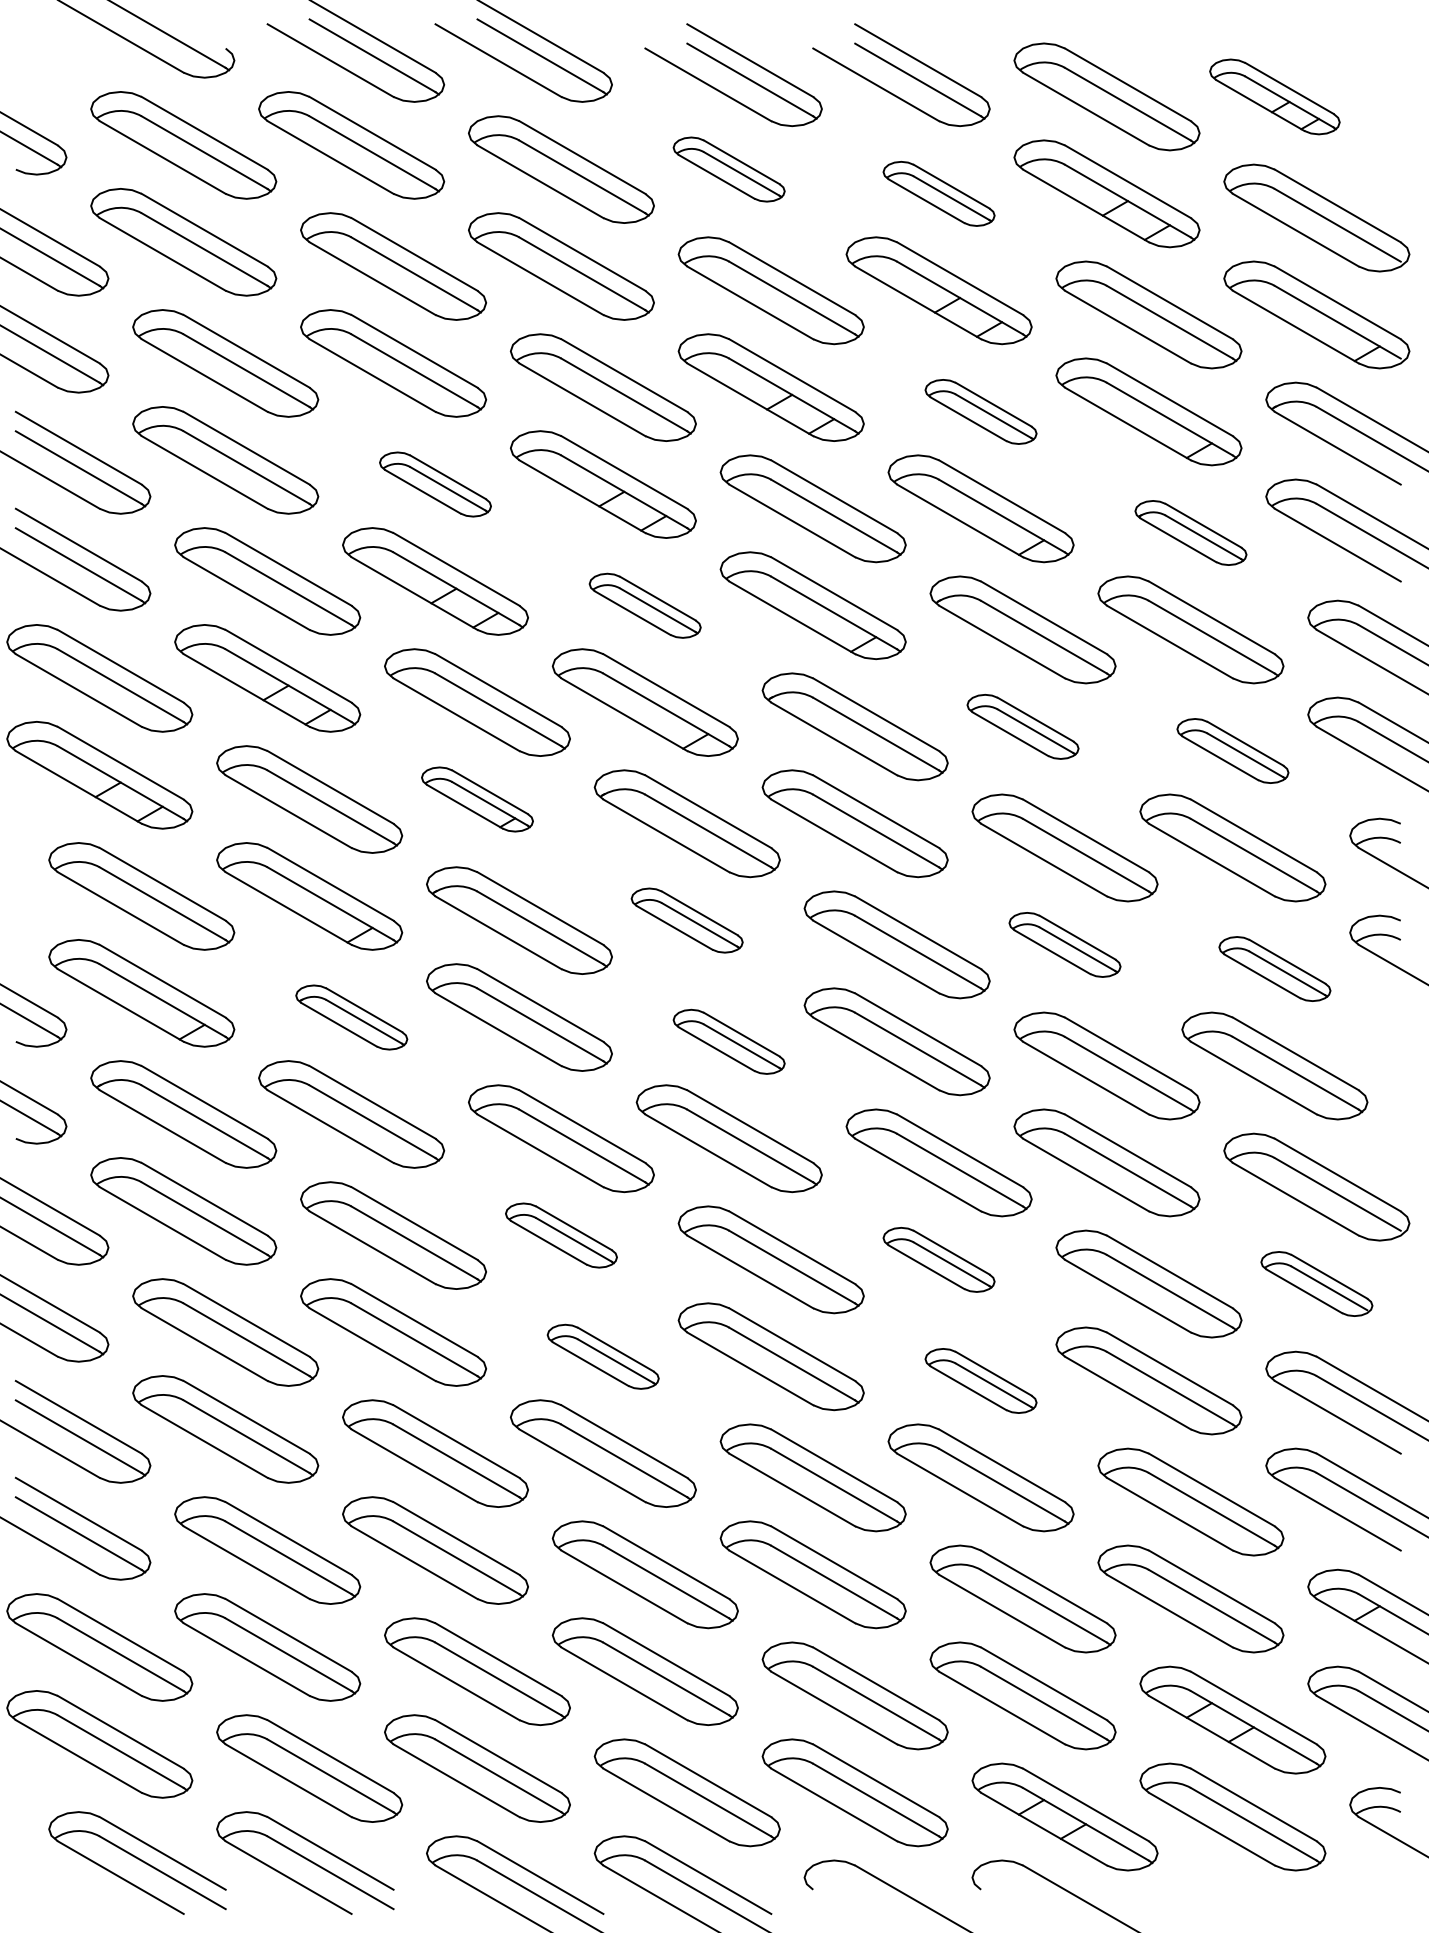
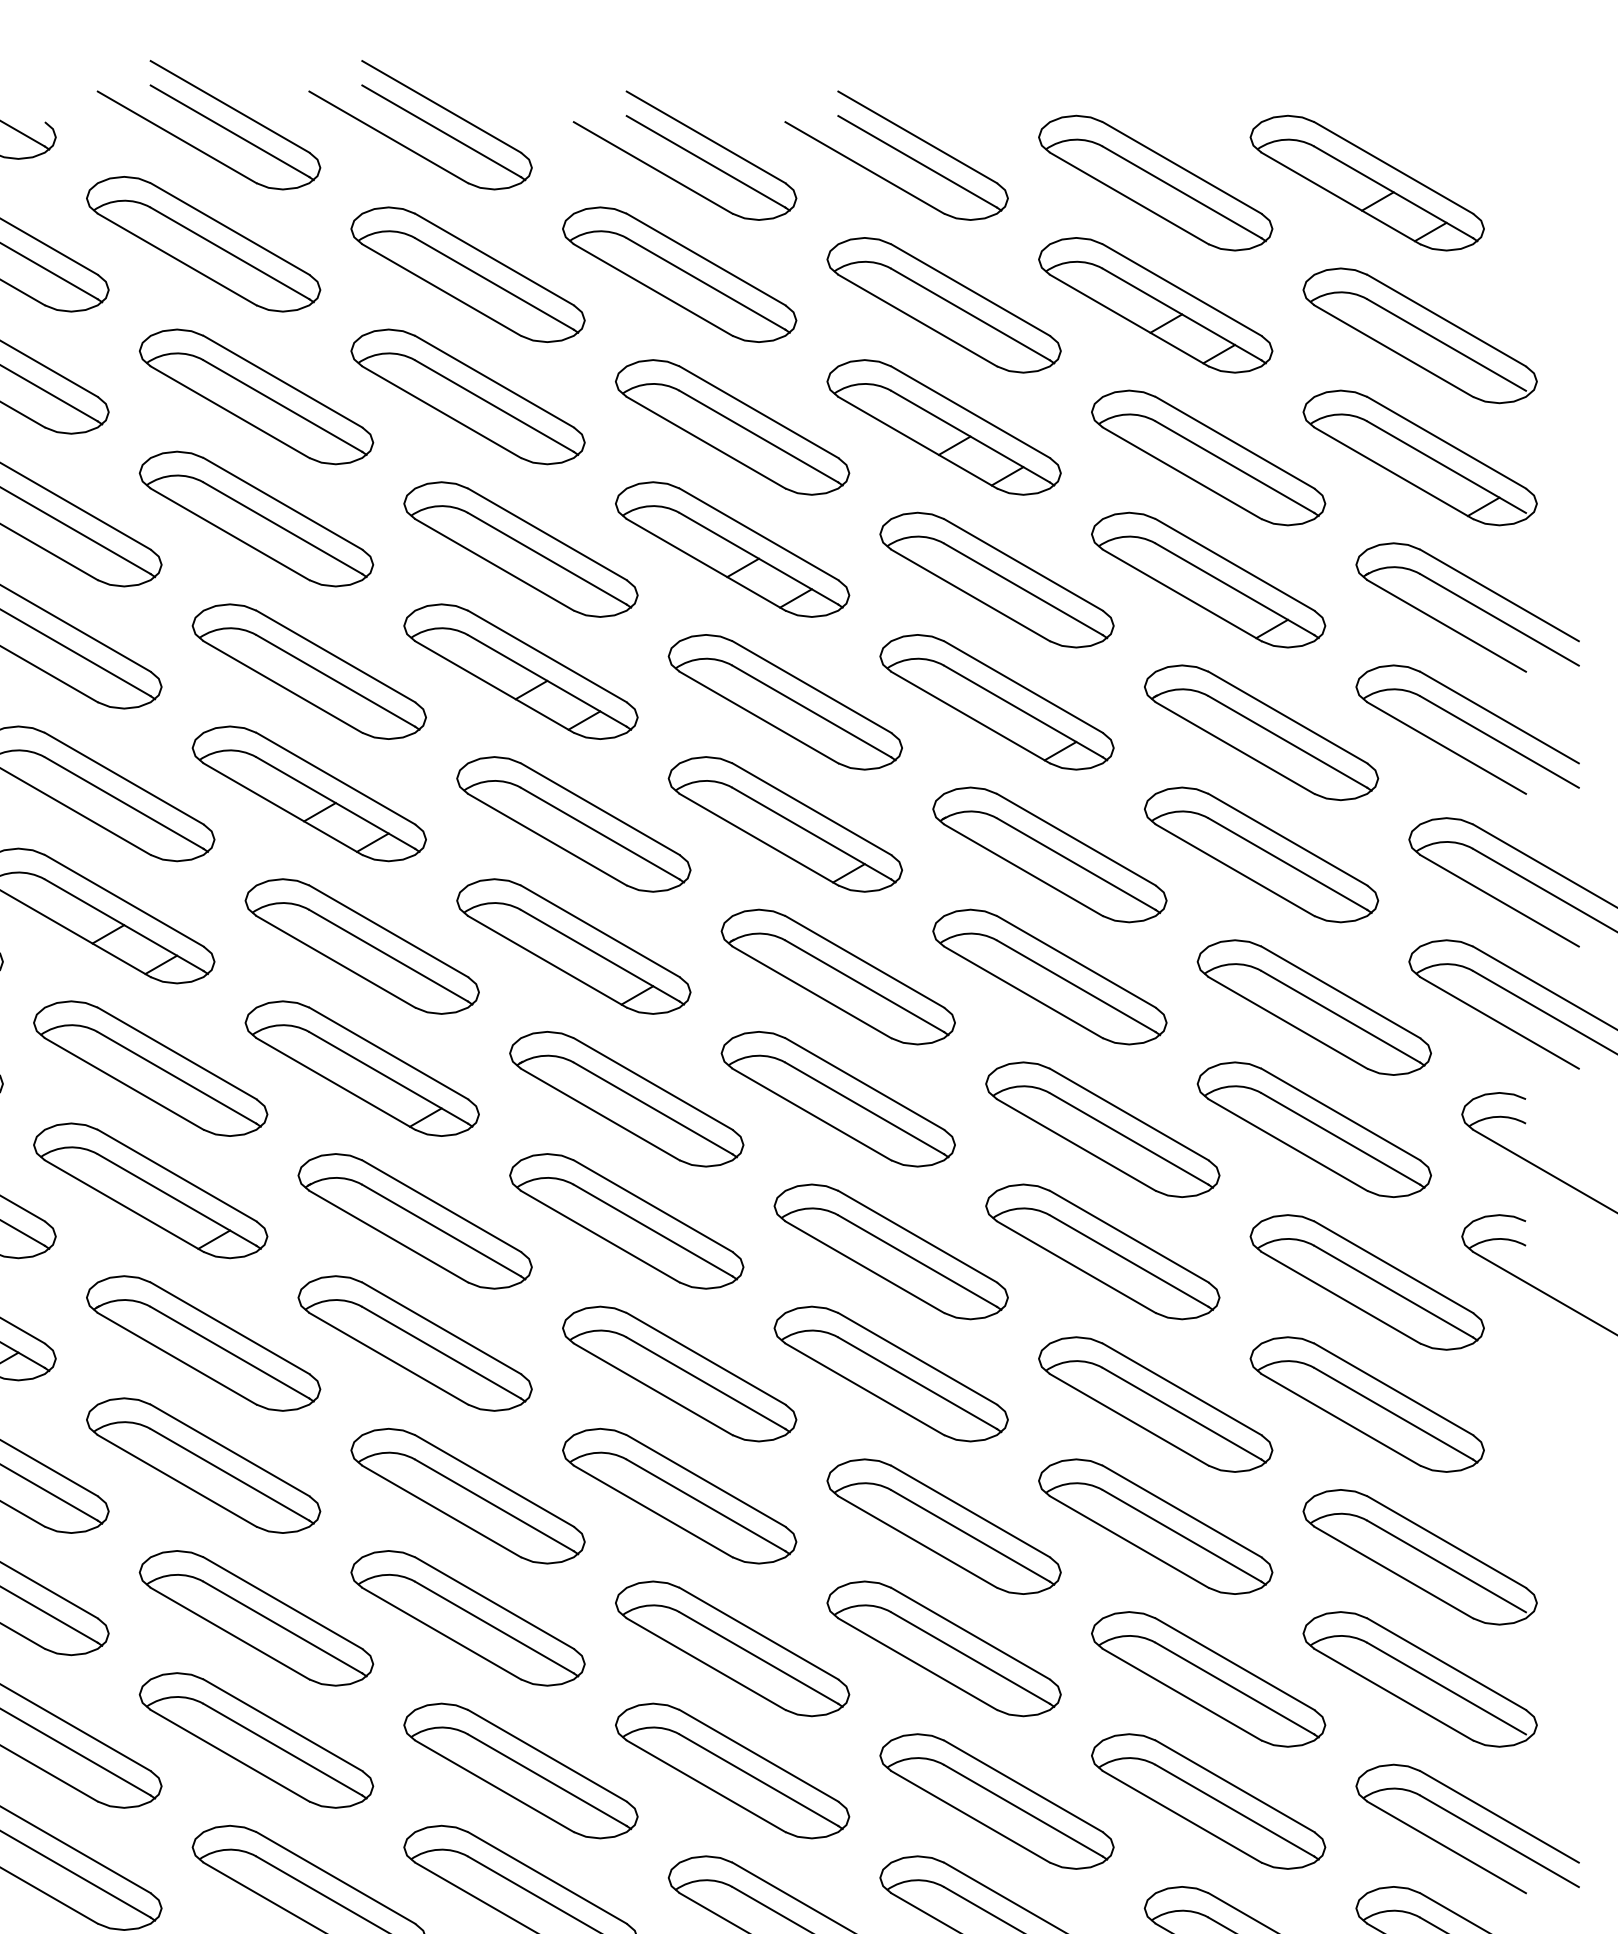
part: (1274, 96) -> (1366, 182), size x1.43
part: (728, 169) -> (678, 274), size x1.67
part: (938, 193) -> (943, 304), size x1.67
part: (980, 411) -> (996, 579), size x1.67
part: (435, 484) -> (309, 671), size x1.67
part: (1190, 532) -> (1260, 732), size x1.67
part: (644, 605) -> (572, 824), size x1.67
part: (1022, 726) -> (1049, 976), size x1.67
part: (1232, 750) -> (1313, 1006), size x1.67
part: (477, 799) -> (362, 1068), size x1.67
part: (686, 920) -> (625, 1221), size x1.67
part: (1064, 944) -> (1102, 1251), size x1.67
part: (1274, 968) -> (1366, 1281), size x1.67
part: (351, 1017) -> (203, 1343), size x1.67
part: (728, 1041) -> (678, 1373), size x1.67
part: (561, 1235) -> (468, 1618), size x1.67
part: (938, 1259) -> (943, 1648), size x1.67
part: (1316, 1283) -> (1419, 1678), size x1.67
part: (602, 1356) -> (519, 1770), size x1.67
part: (980, 1380) -> (996, 1800), size x1.67

